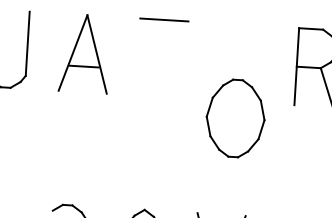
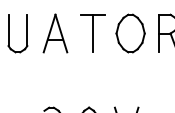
line: (162, 58) -> (93, 33), added
part: (235, 118) -> (130, 33), moved

